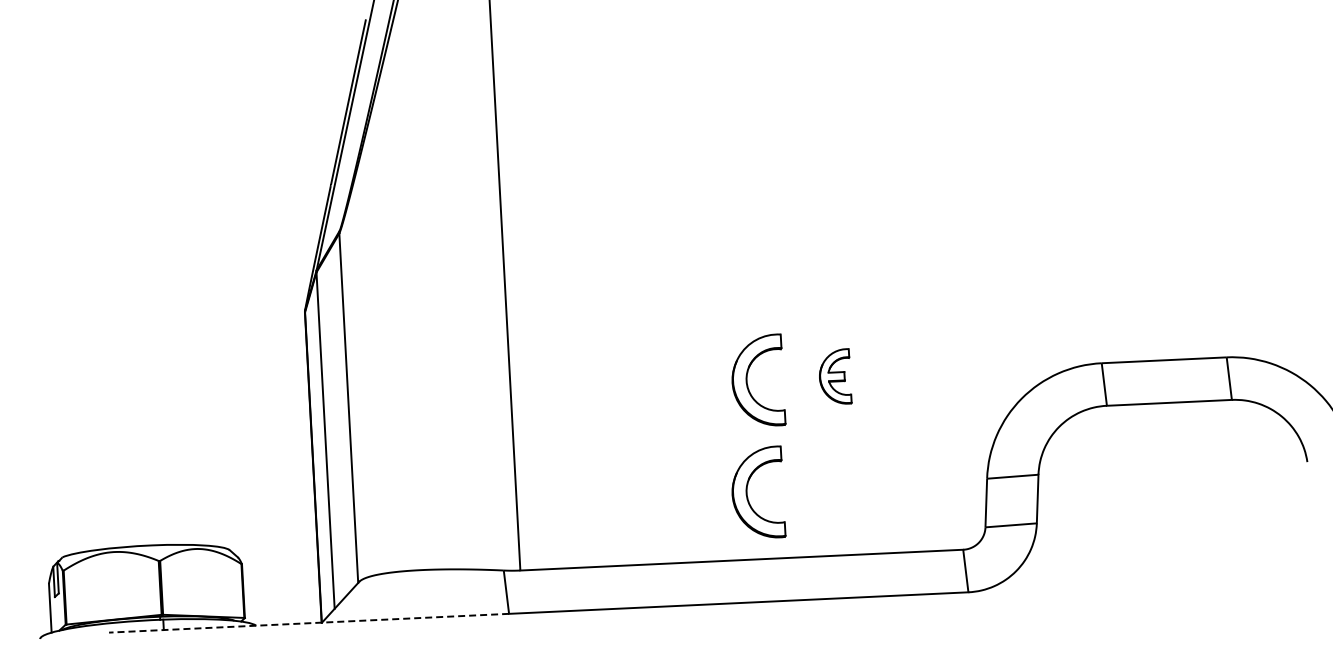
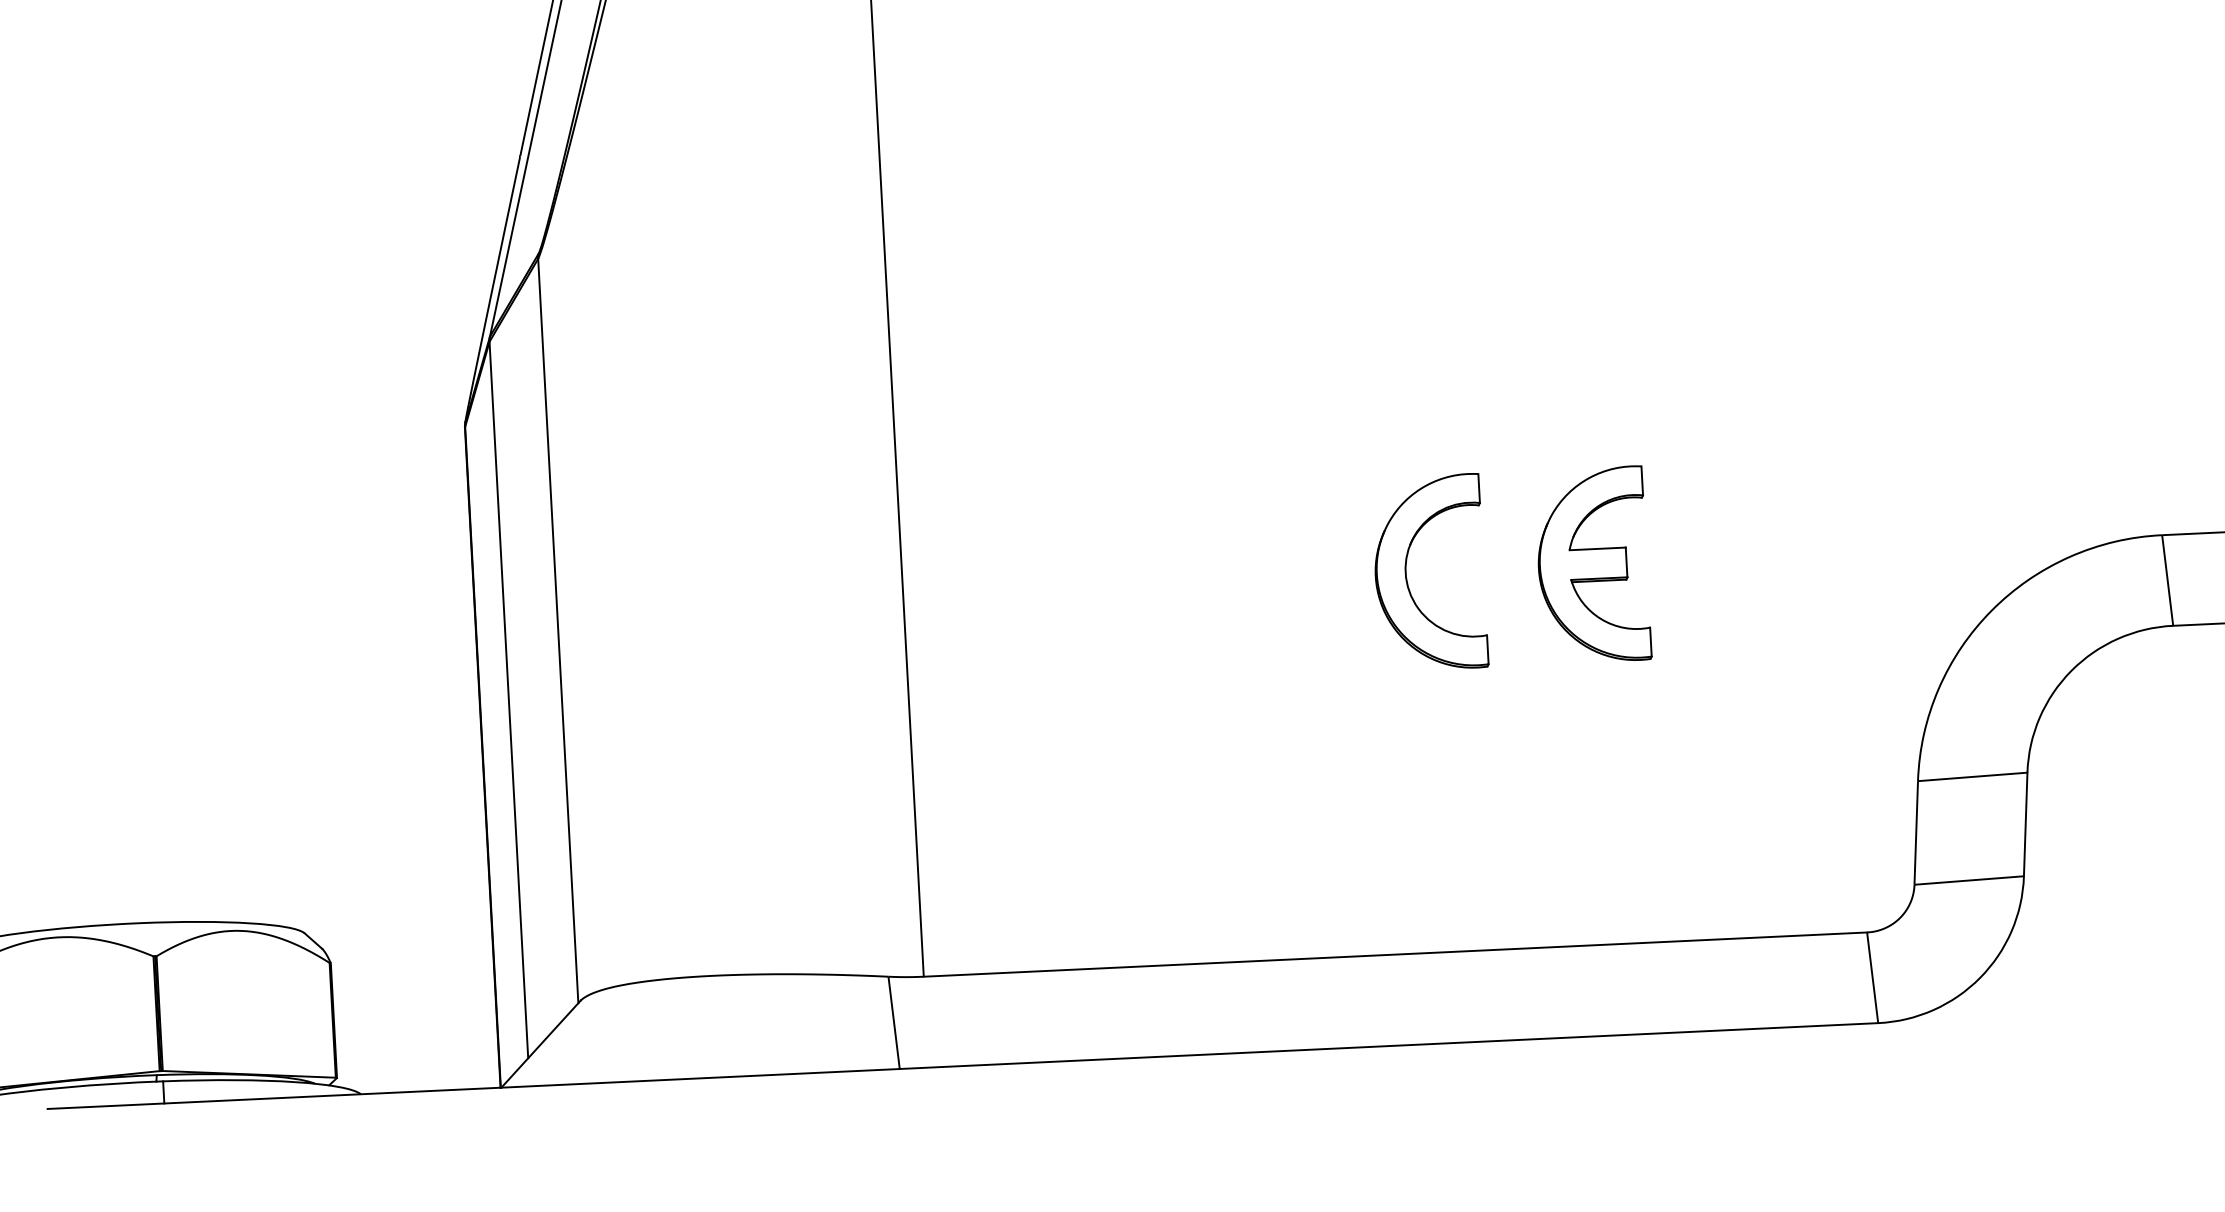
part: (835, 376) -> (1595, 563), size x1.67
part: (747, 491) -> (1407, 808), removed
line: (308, 623) -> (472, 1089), dashed -> solid

